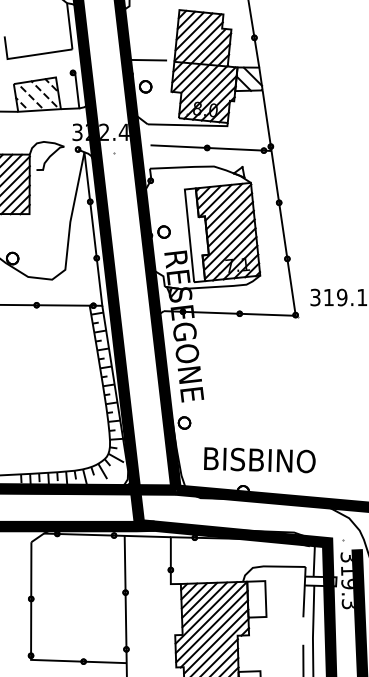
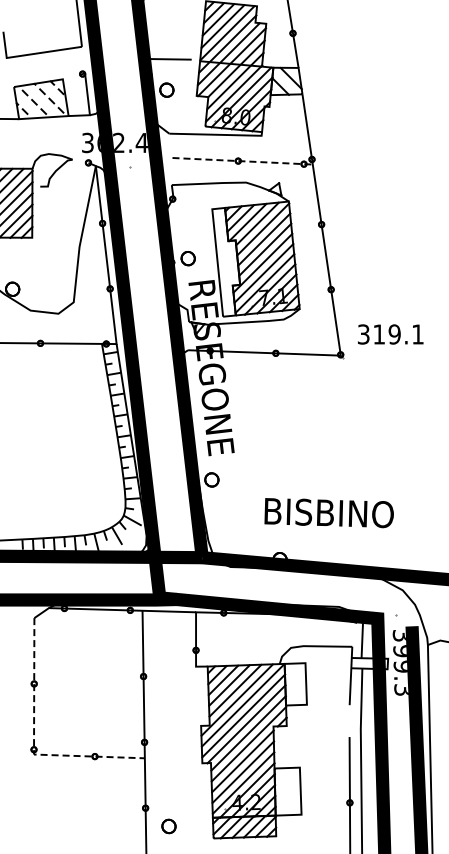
text: (86, 131) -> (98, 142), 322.4 -> 362.4
line: (211, 148) -> (243, 161), solid -> dashed
text: (259, 460) -> (328, 513), moved
text: (346, 571) -> (399, 651), 319.3 -> 399.3
line: (31, 649) -> (34, 742), solid -> dashed

